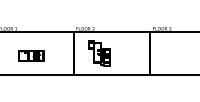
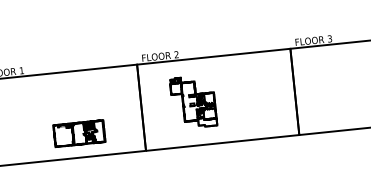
part: (31, 55) -> (79, 132), moved

